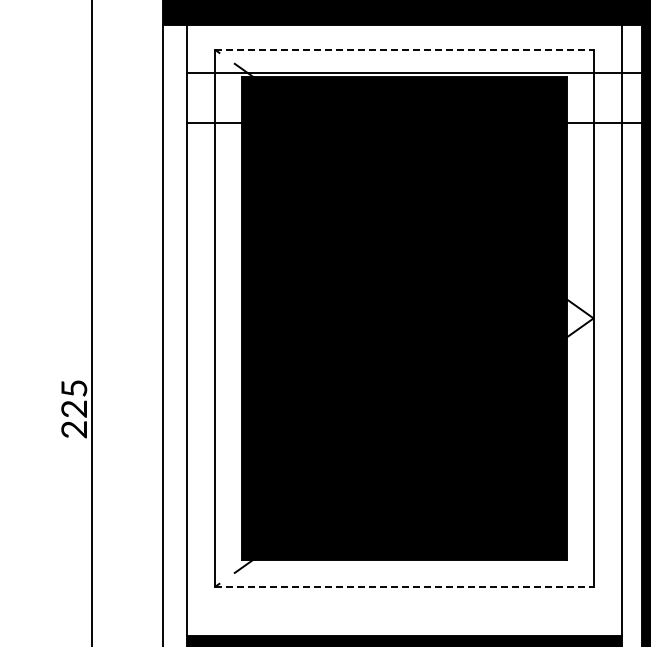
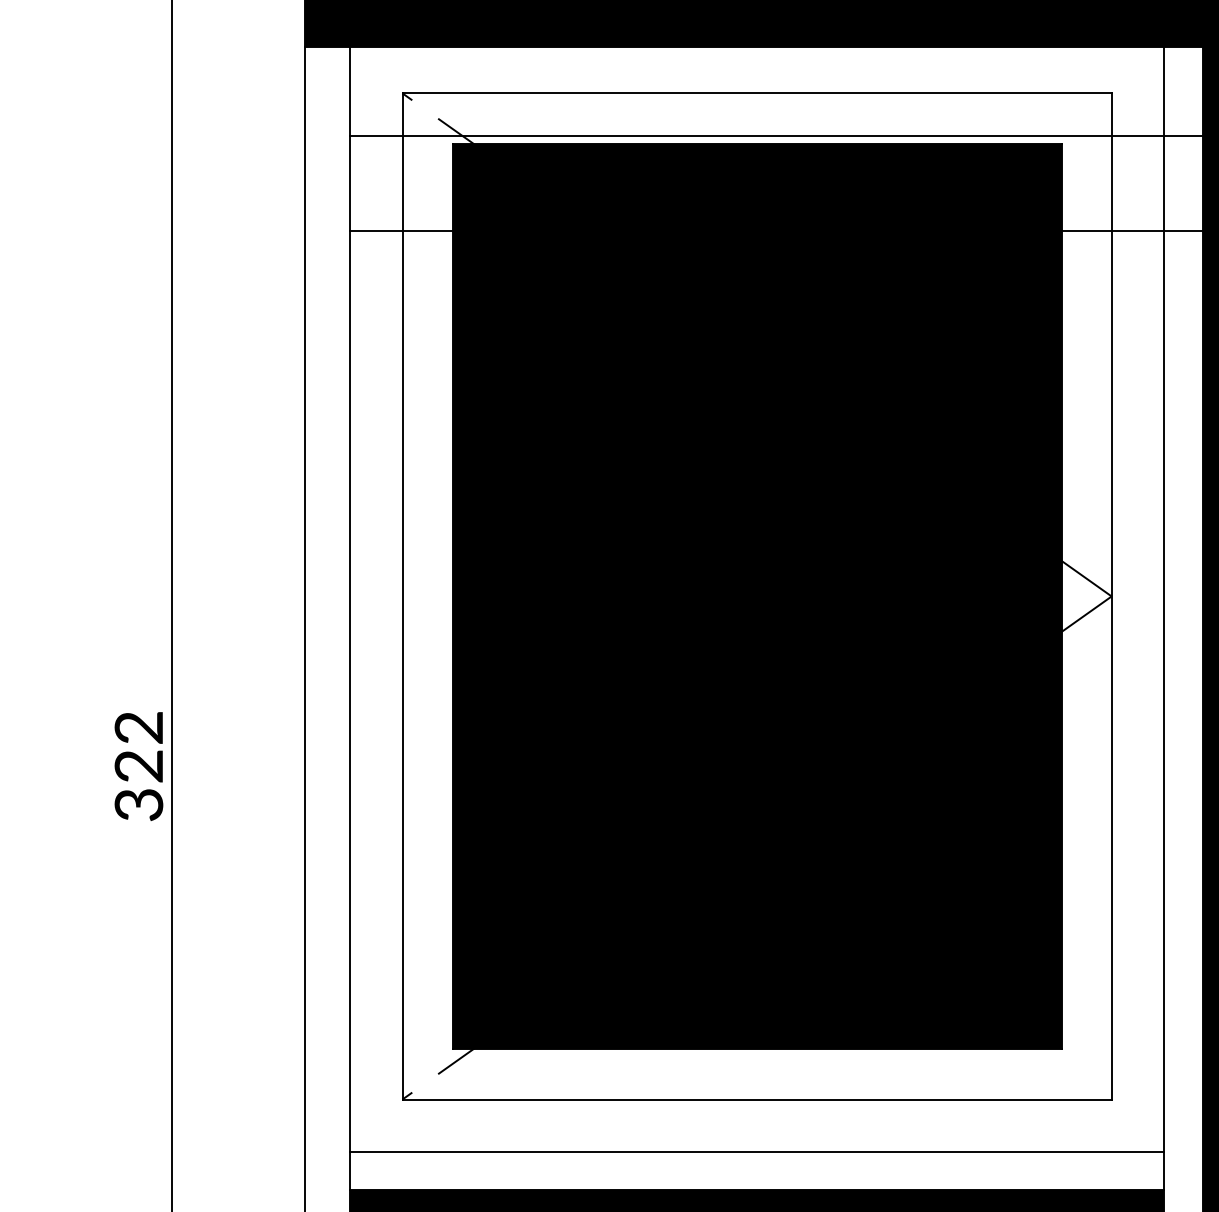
line: (404, 49) -> (757, 92), dashed -> solid
text: (74, 409) -> (139, 767), 225 -> 322
line: (404, 587) -> (757, 1100), dashed -> solid
line: (403, 615) -> (755, 1152), added

